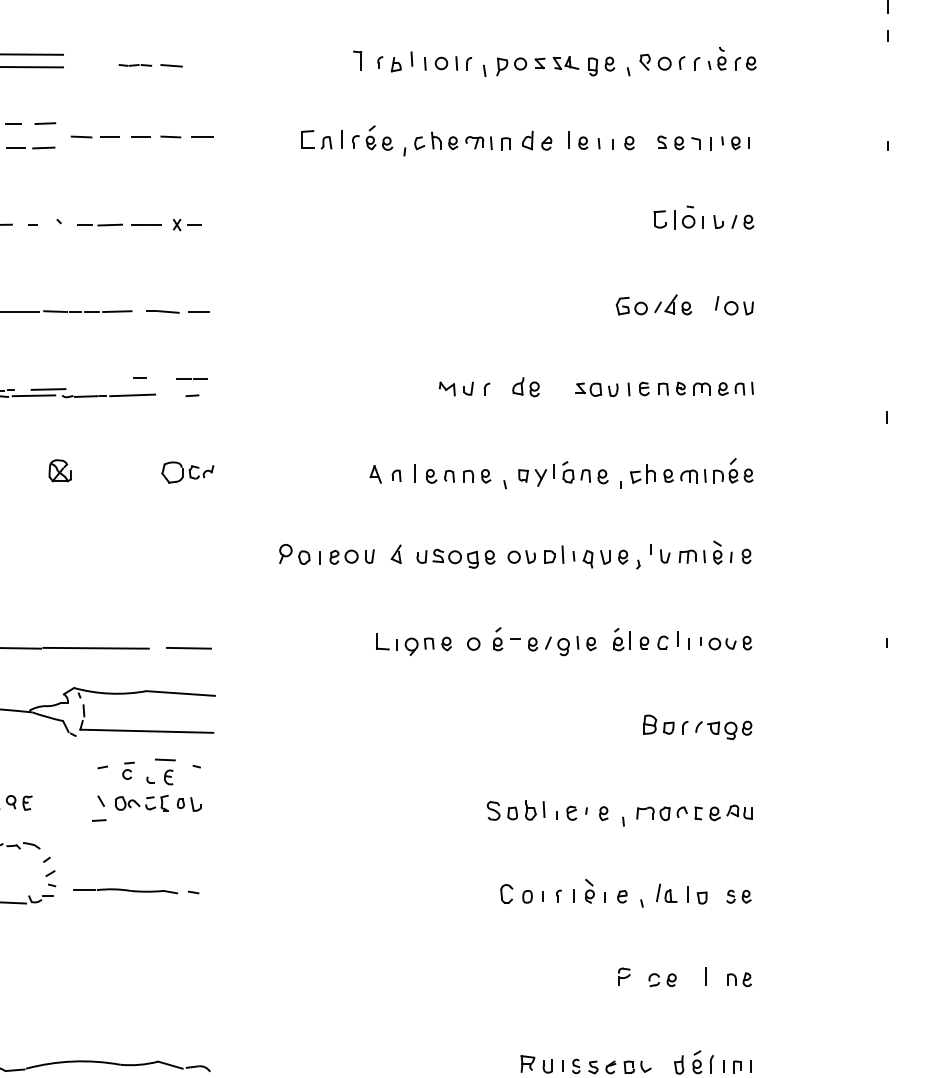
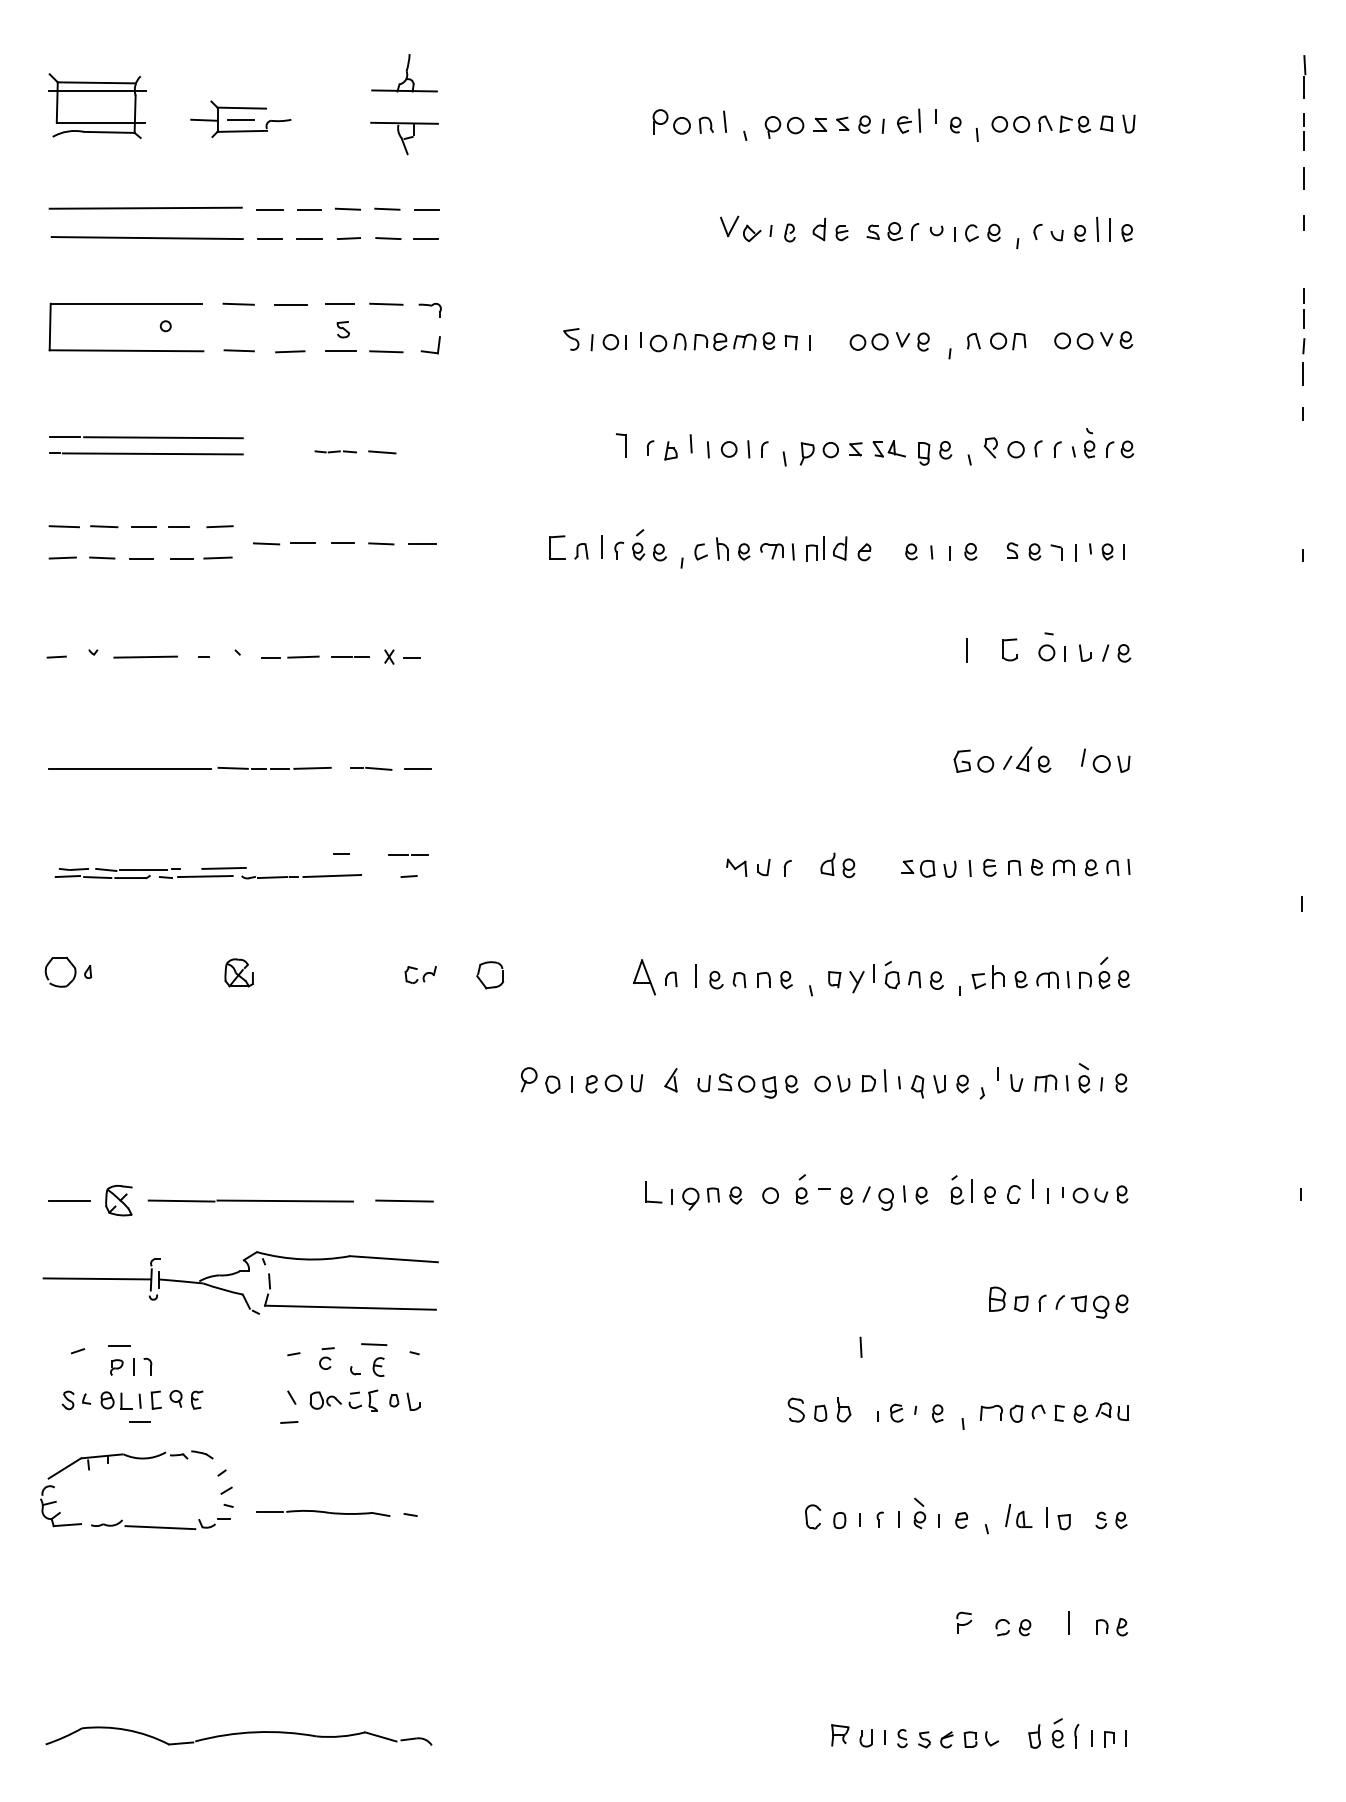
line: (568, 139) -> (823, 547), moved
line: (674, 219) -> (966, 650), moved
part: (375, 474) -> (644, 977), size x1.6
part: (167, 478) -> (483, 982), moved
line: (543, 808) -> (860, 1346), moved

